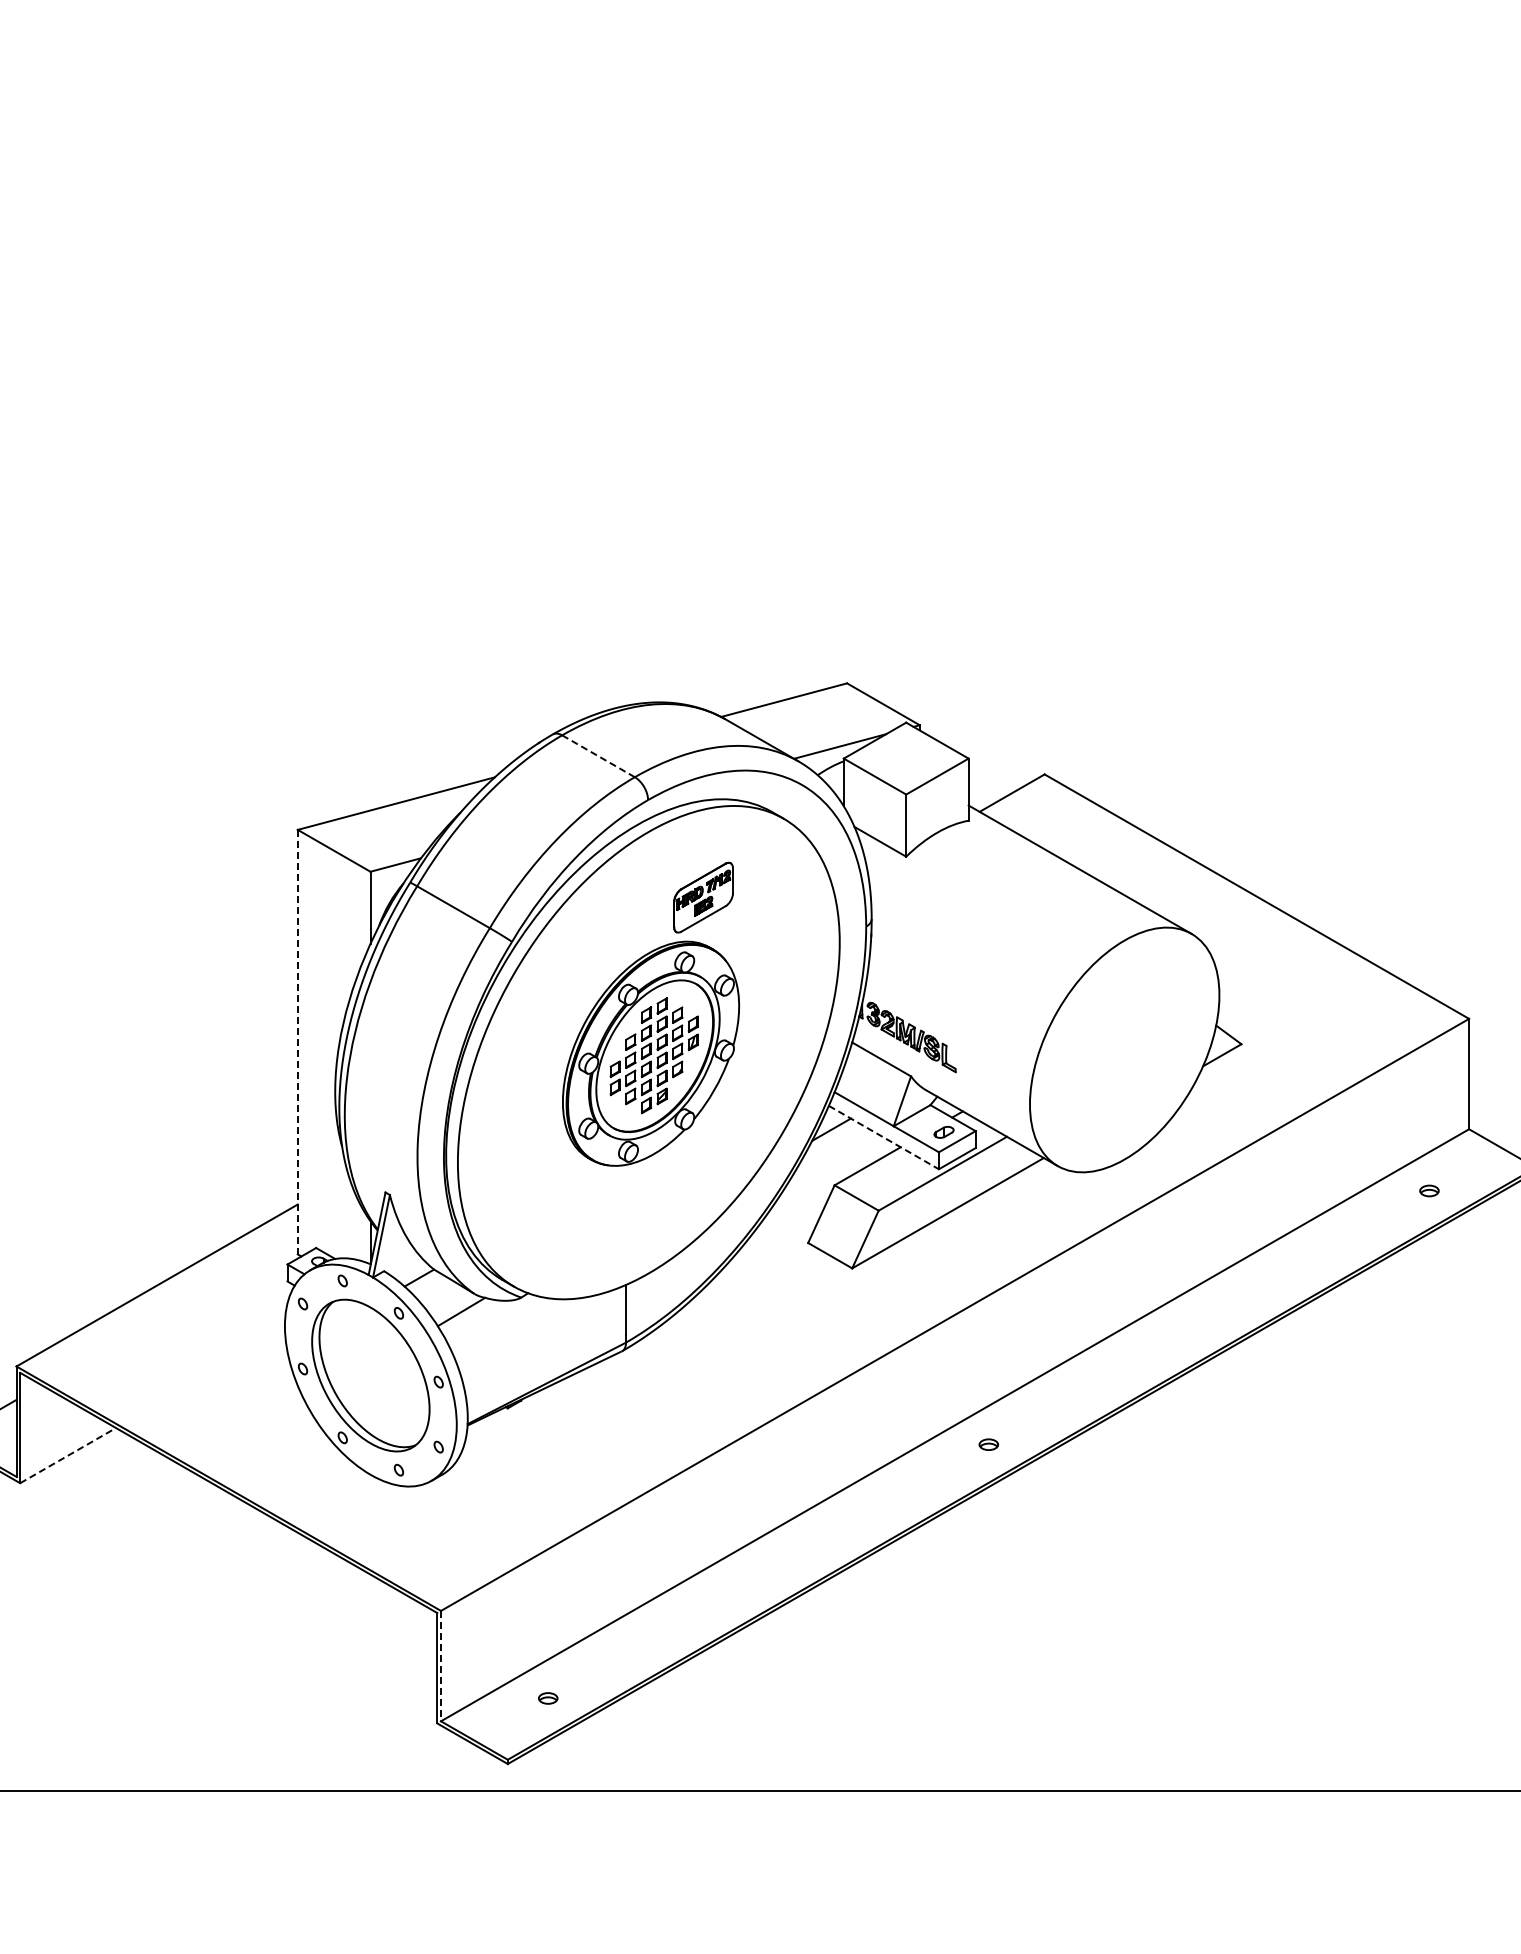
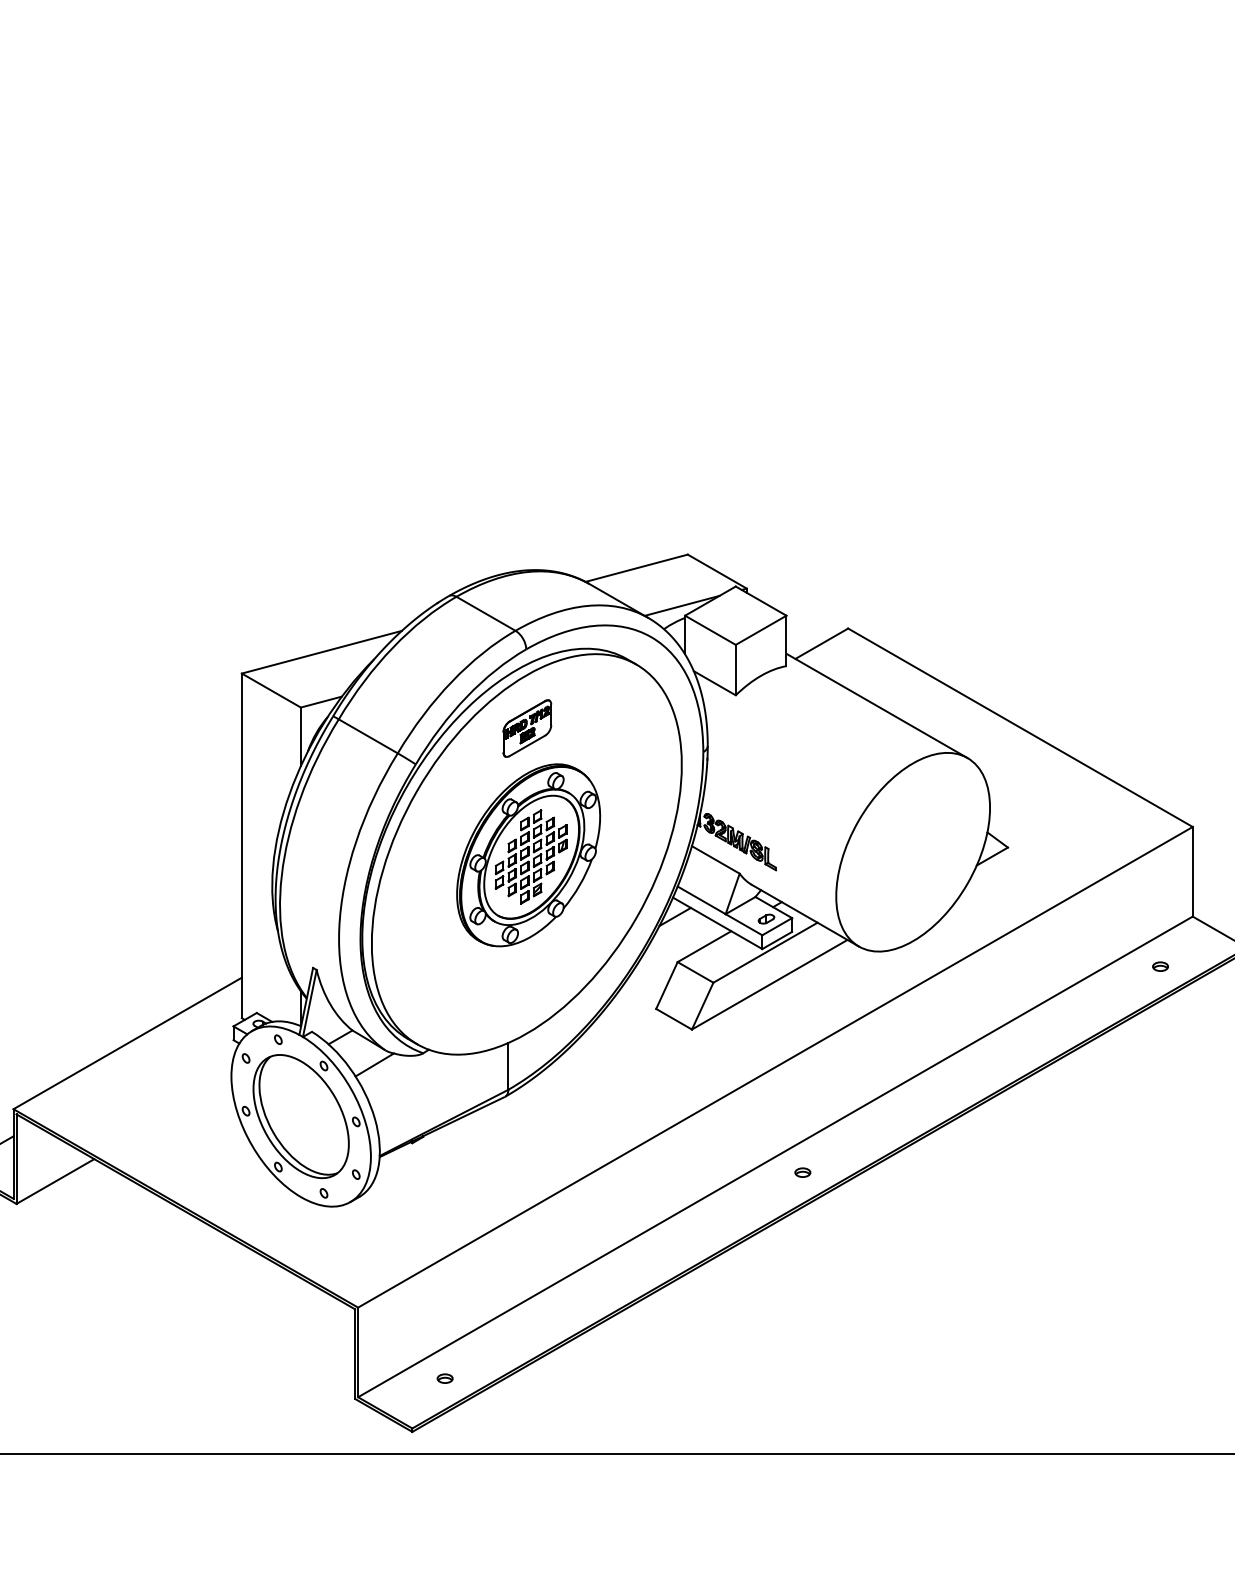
line: (598, 756) -> (485, 613), dashed -> solid
part: (703, 897) -> (527, 728), moved
line: (297, 1042) -> (241, 846), dashed -> solid
line: (884, 1137) -> (718, 923), dashed -> solid
line: (68, 1455) -> (55, 1181), dashed -> solid
line: (441, 1666) -> (358, 1352), dashed -> solid

